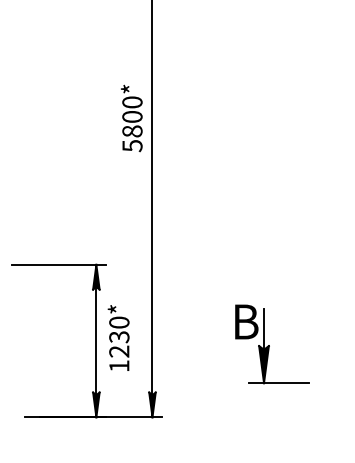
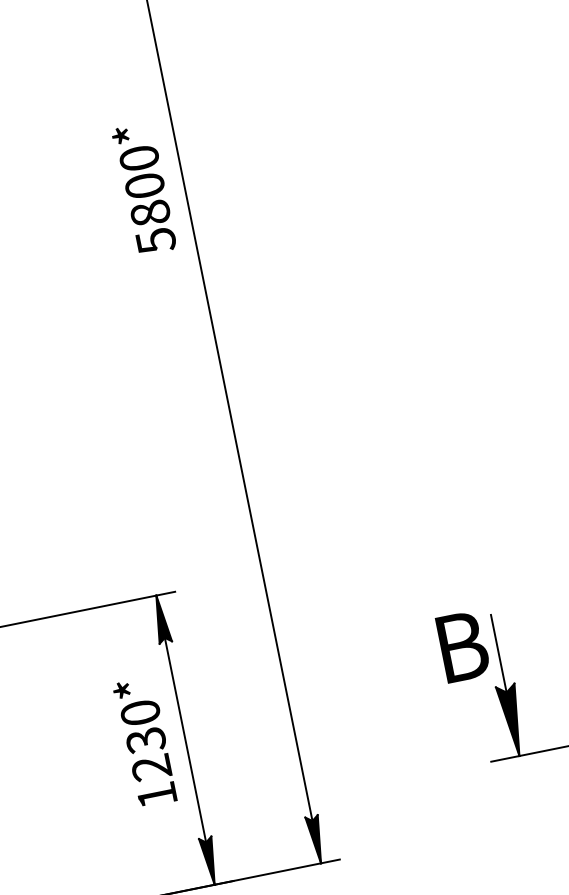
text: (131, 118) -> (143, 189), moved
text: (118, 337) -> (144, 741), moved

